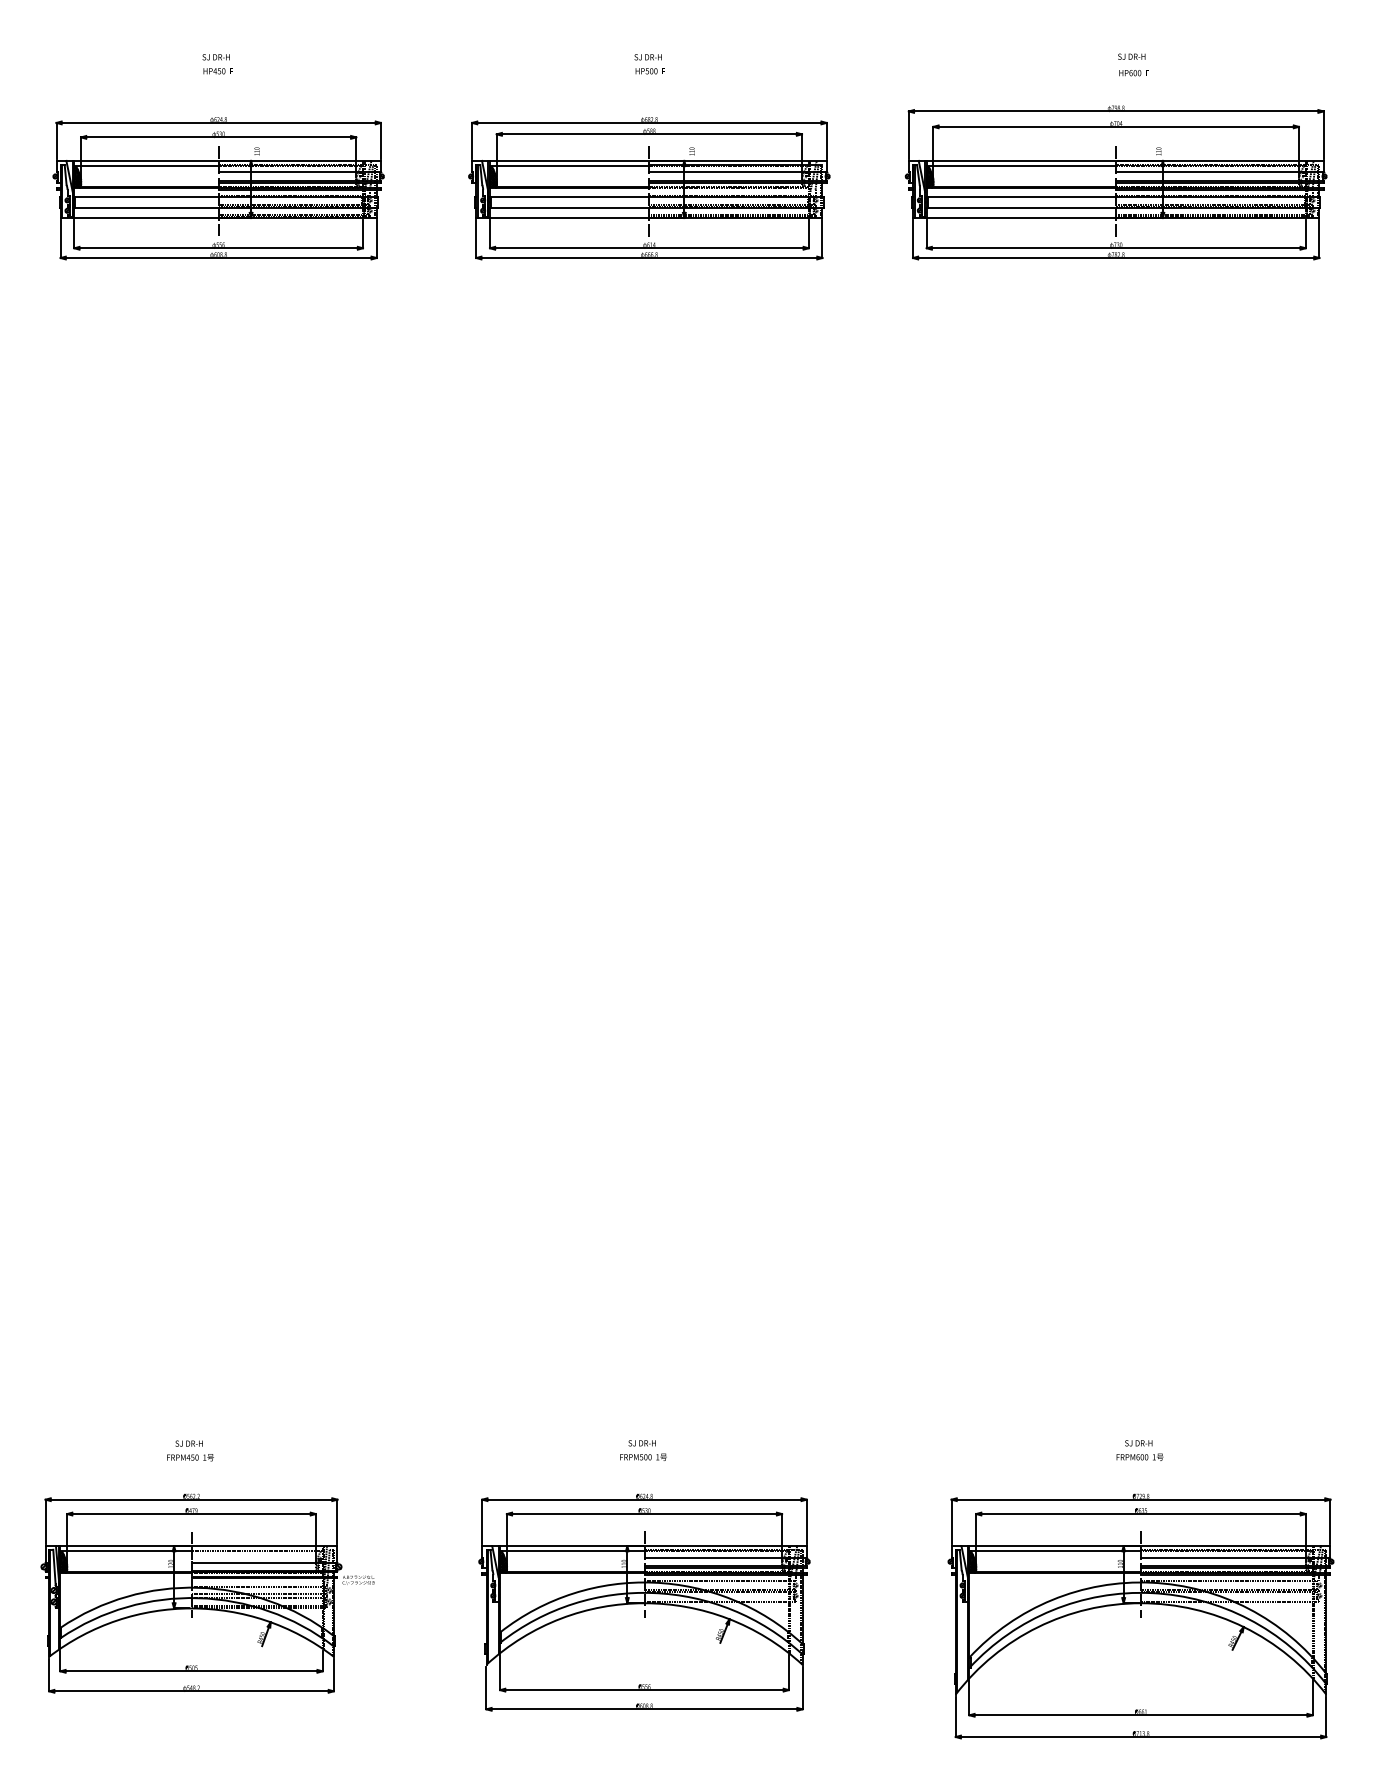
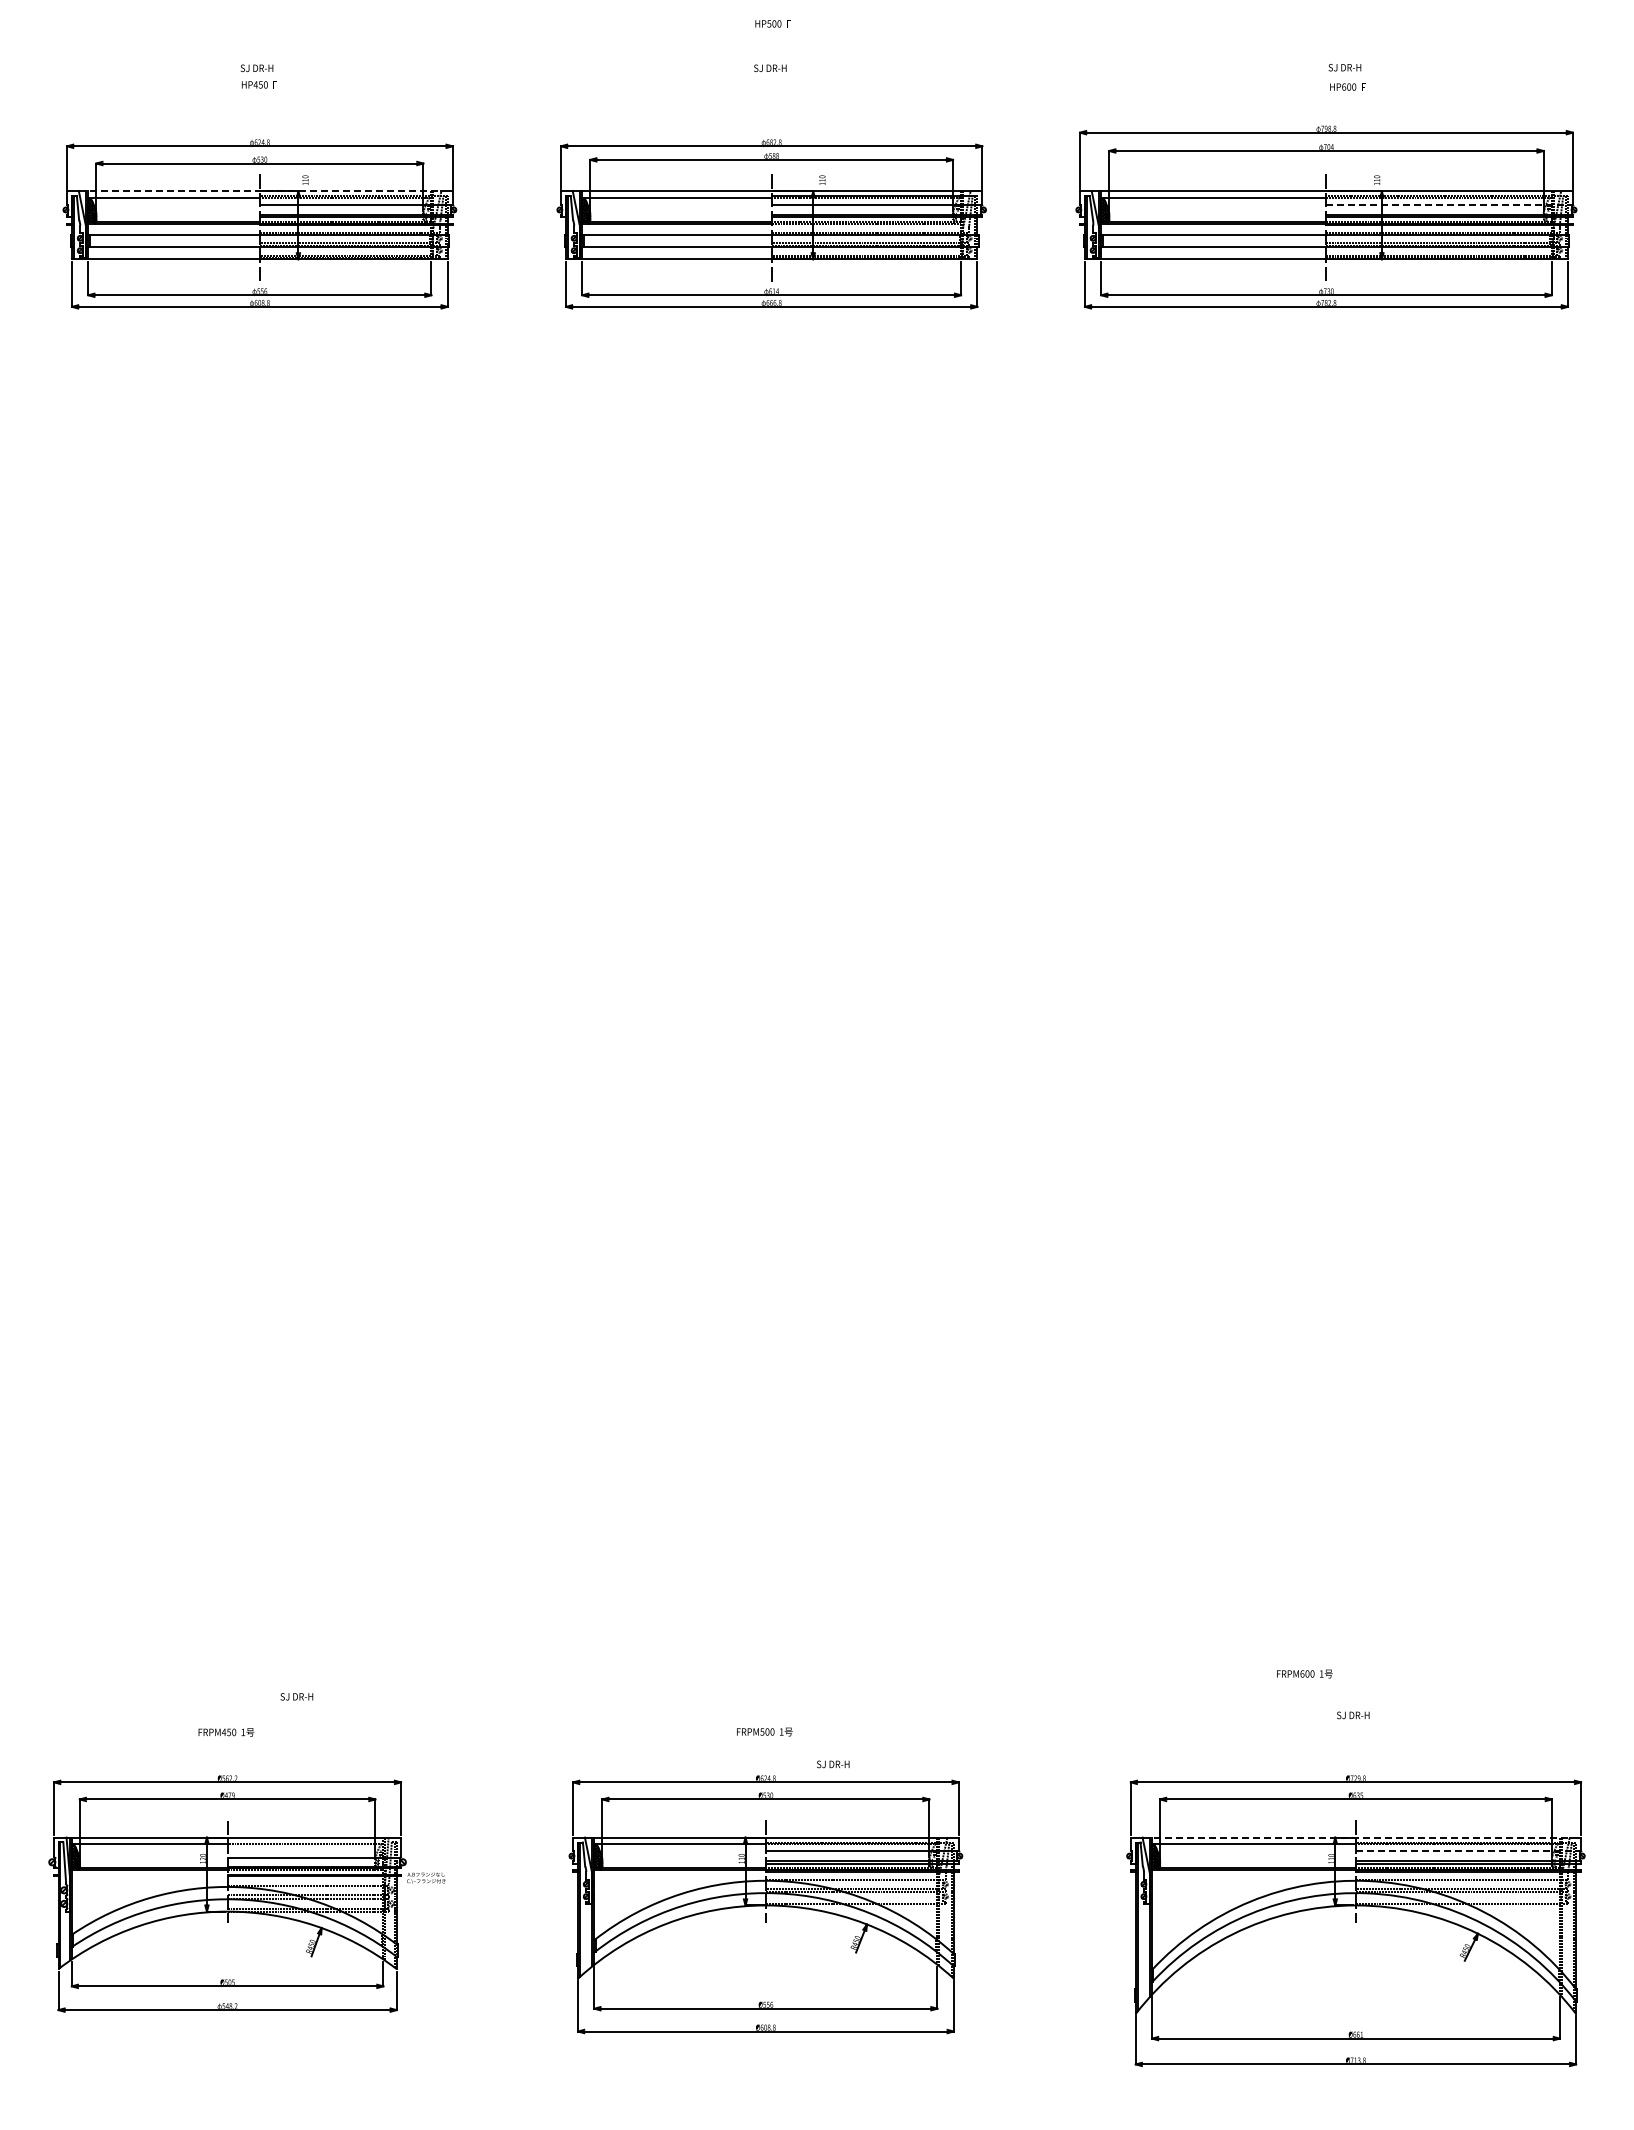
text: (650, 70) -> (772, 23), moved
line: (219, 160) -> (260, 191), solid -> dashed
line: (1220, 172) -> (1450, 205), solid -> dashed
text: (188, 1443) -> (296, 1696), moved
text: (642, 1443) -> (833, 1764), moved
text: (1139, 1456) -> (1304, 1673), moved
line: (1141, 1546) -> (1356, 1837), solid -> dashed
line: (1235, 1557) -> (1468, 1851), solid -> dashed

